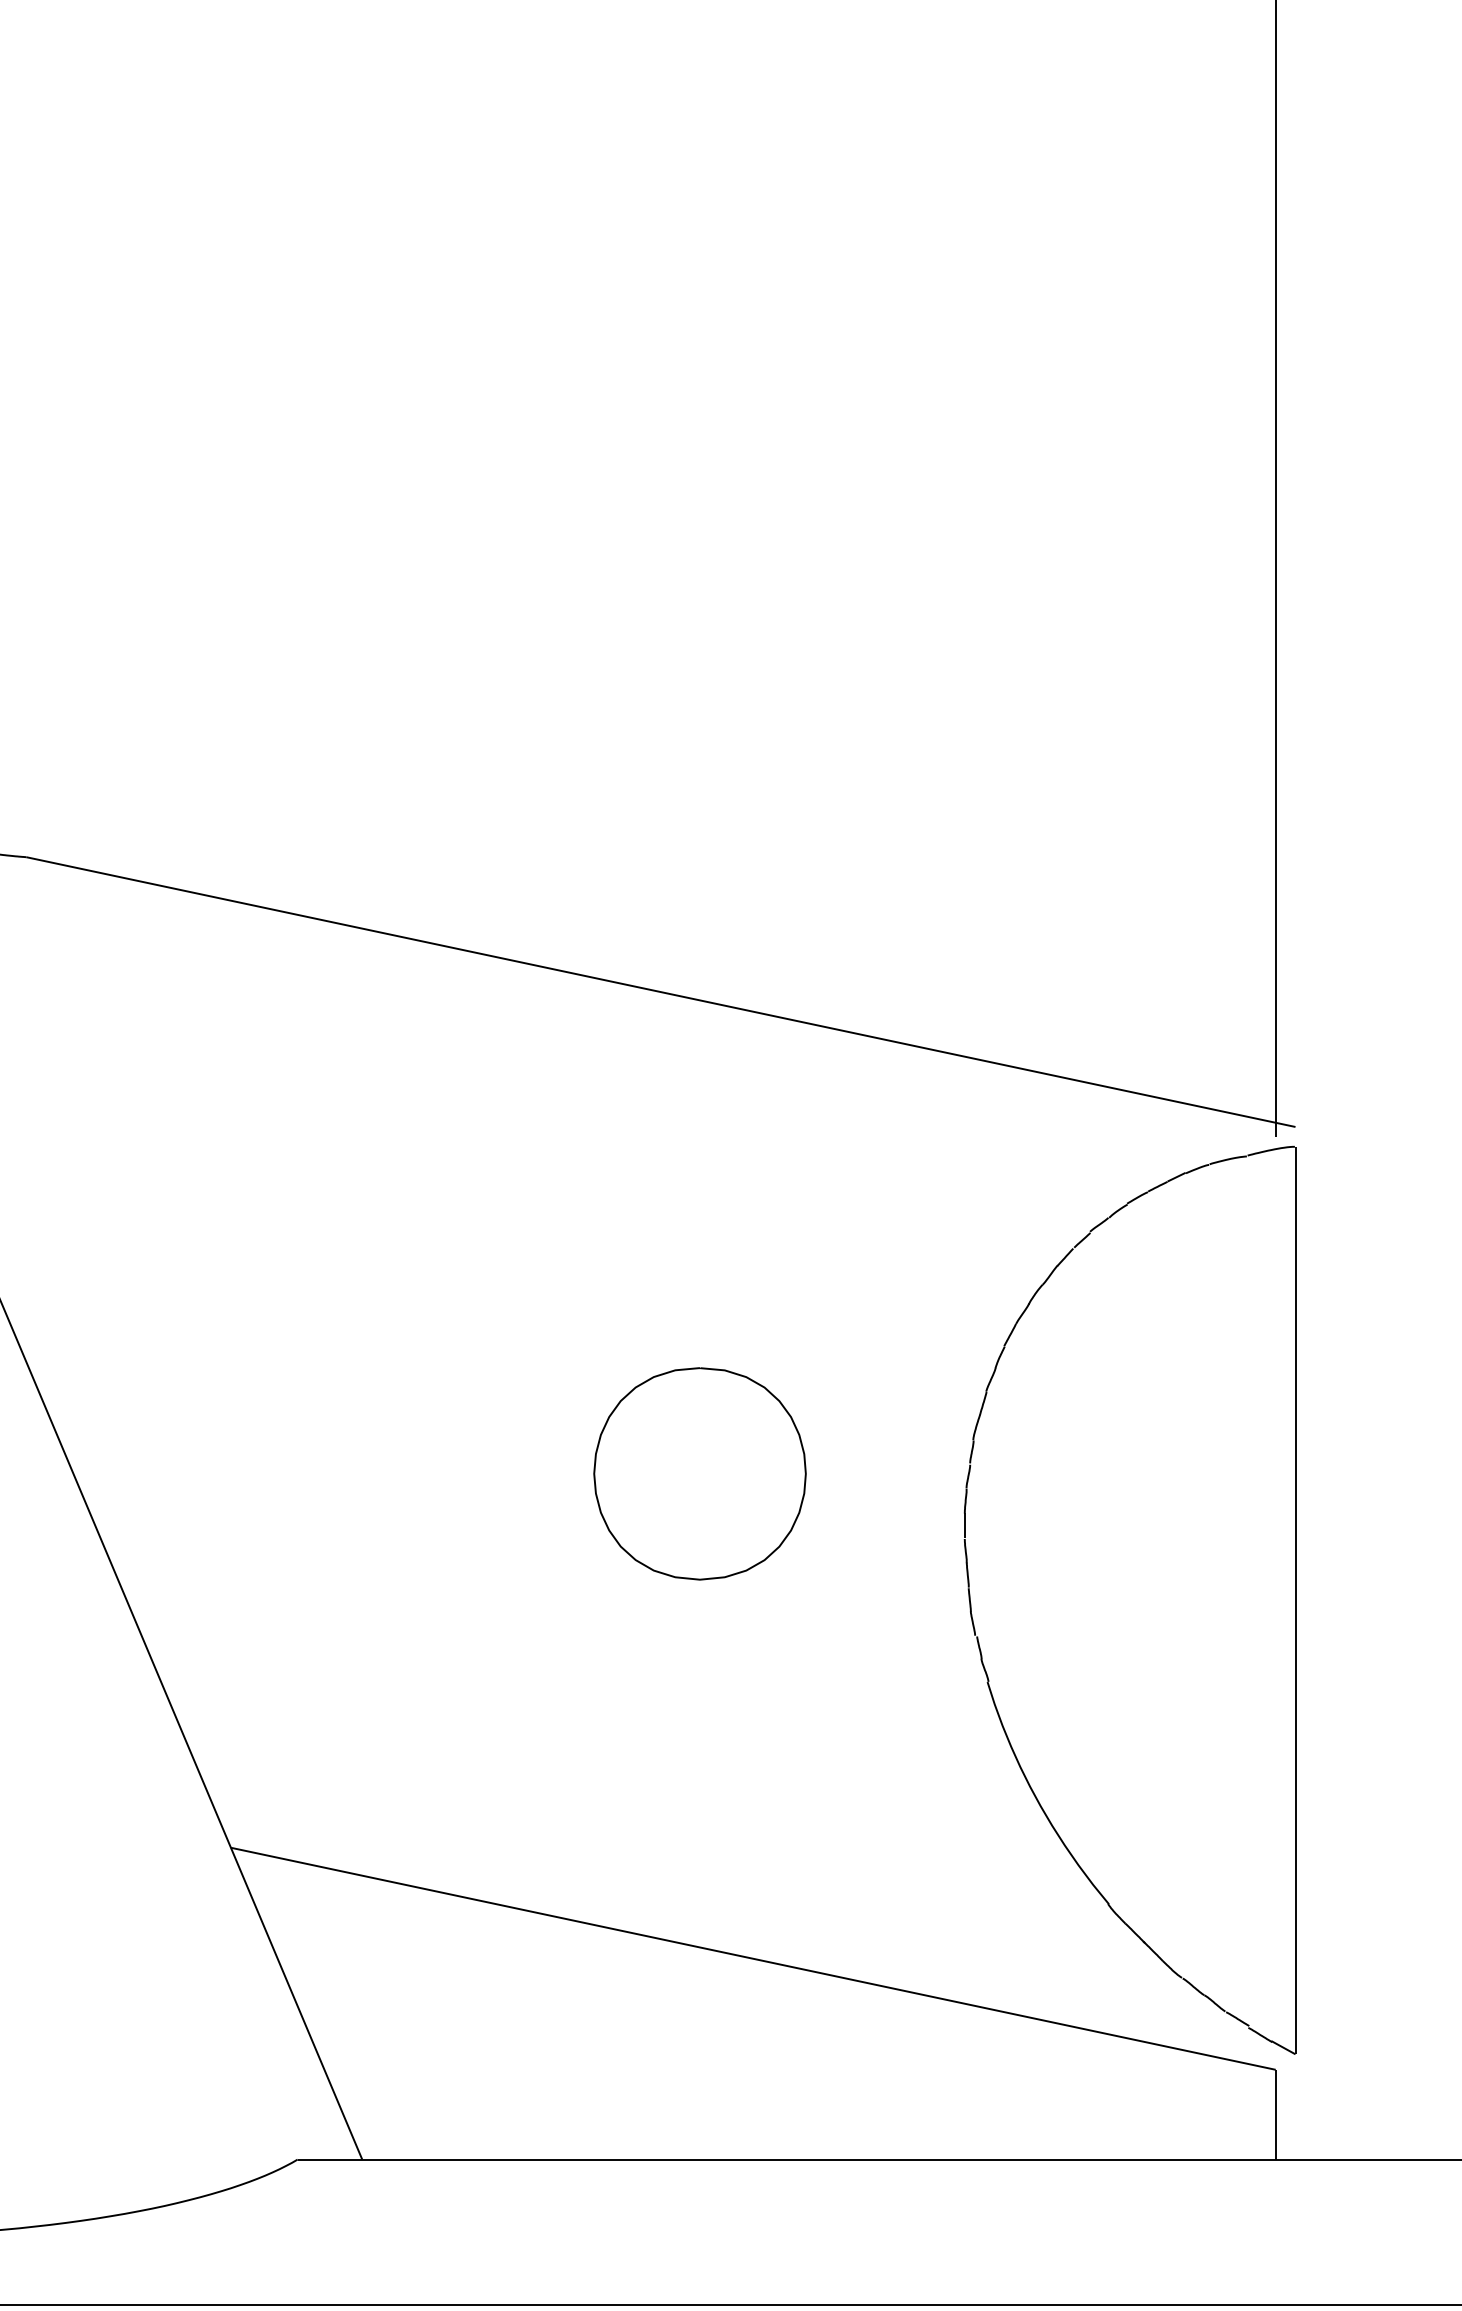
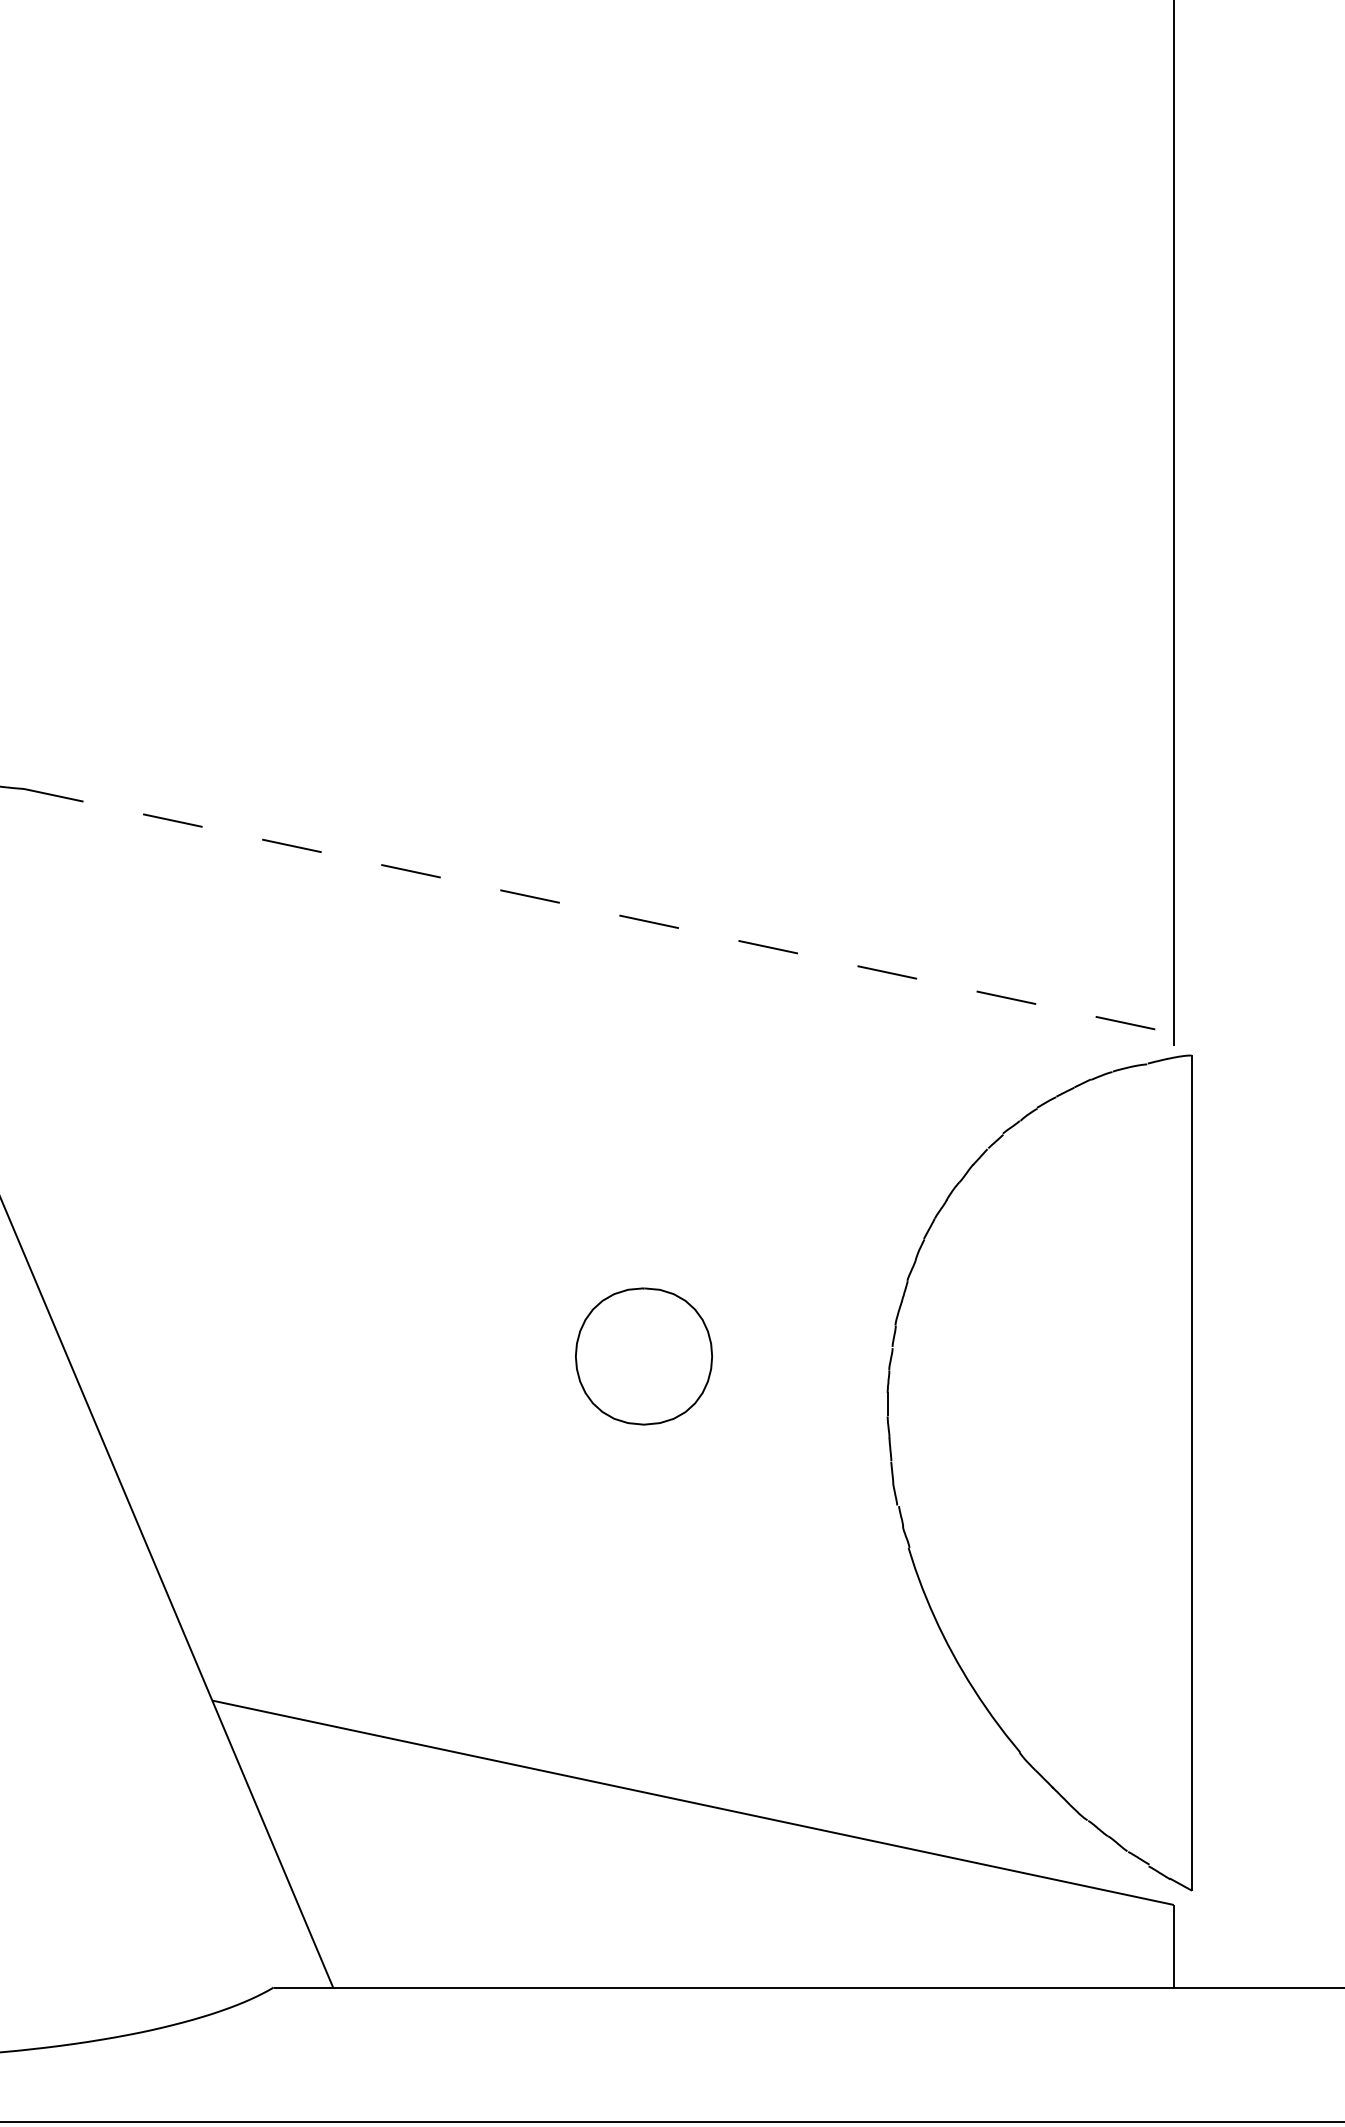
line: (661, 992) -> (608, 913), solid -> dashed
part: (699, 1473) -> (643, 1356), size x0.7

